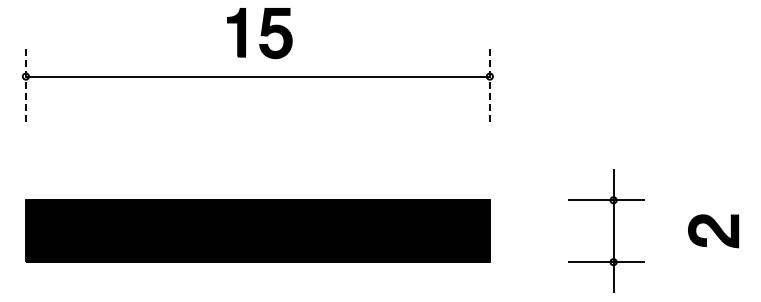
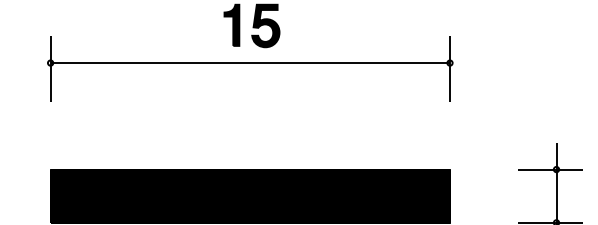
line: (25, 83) -> (50, 69), dashed -> solid
line: (489, 83) -> (449, 69), dashed -> solid

